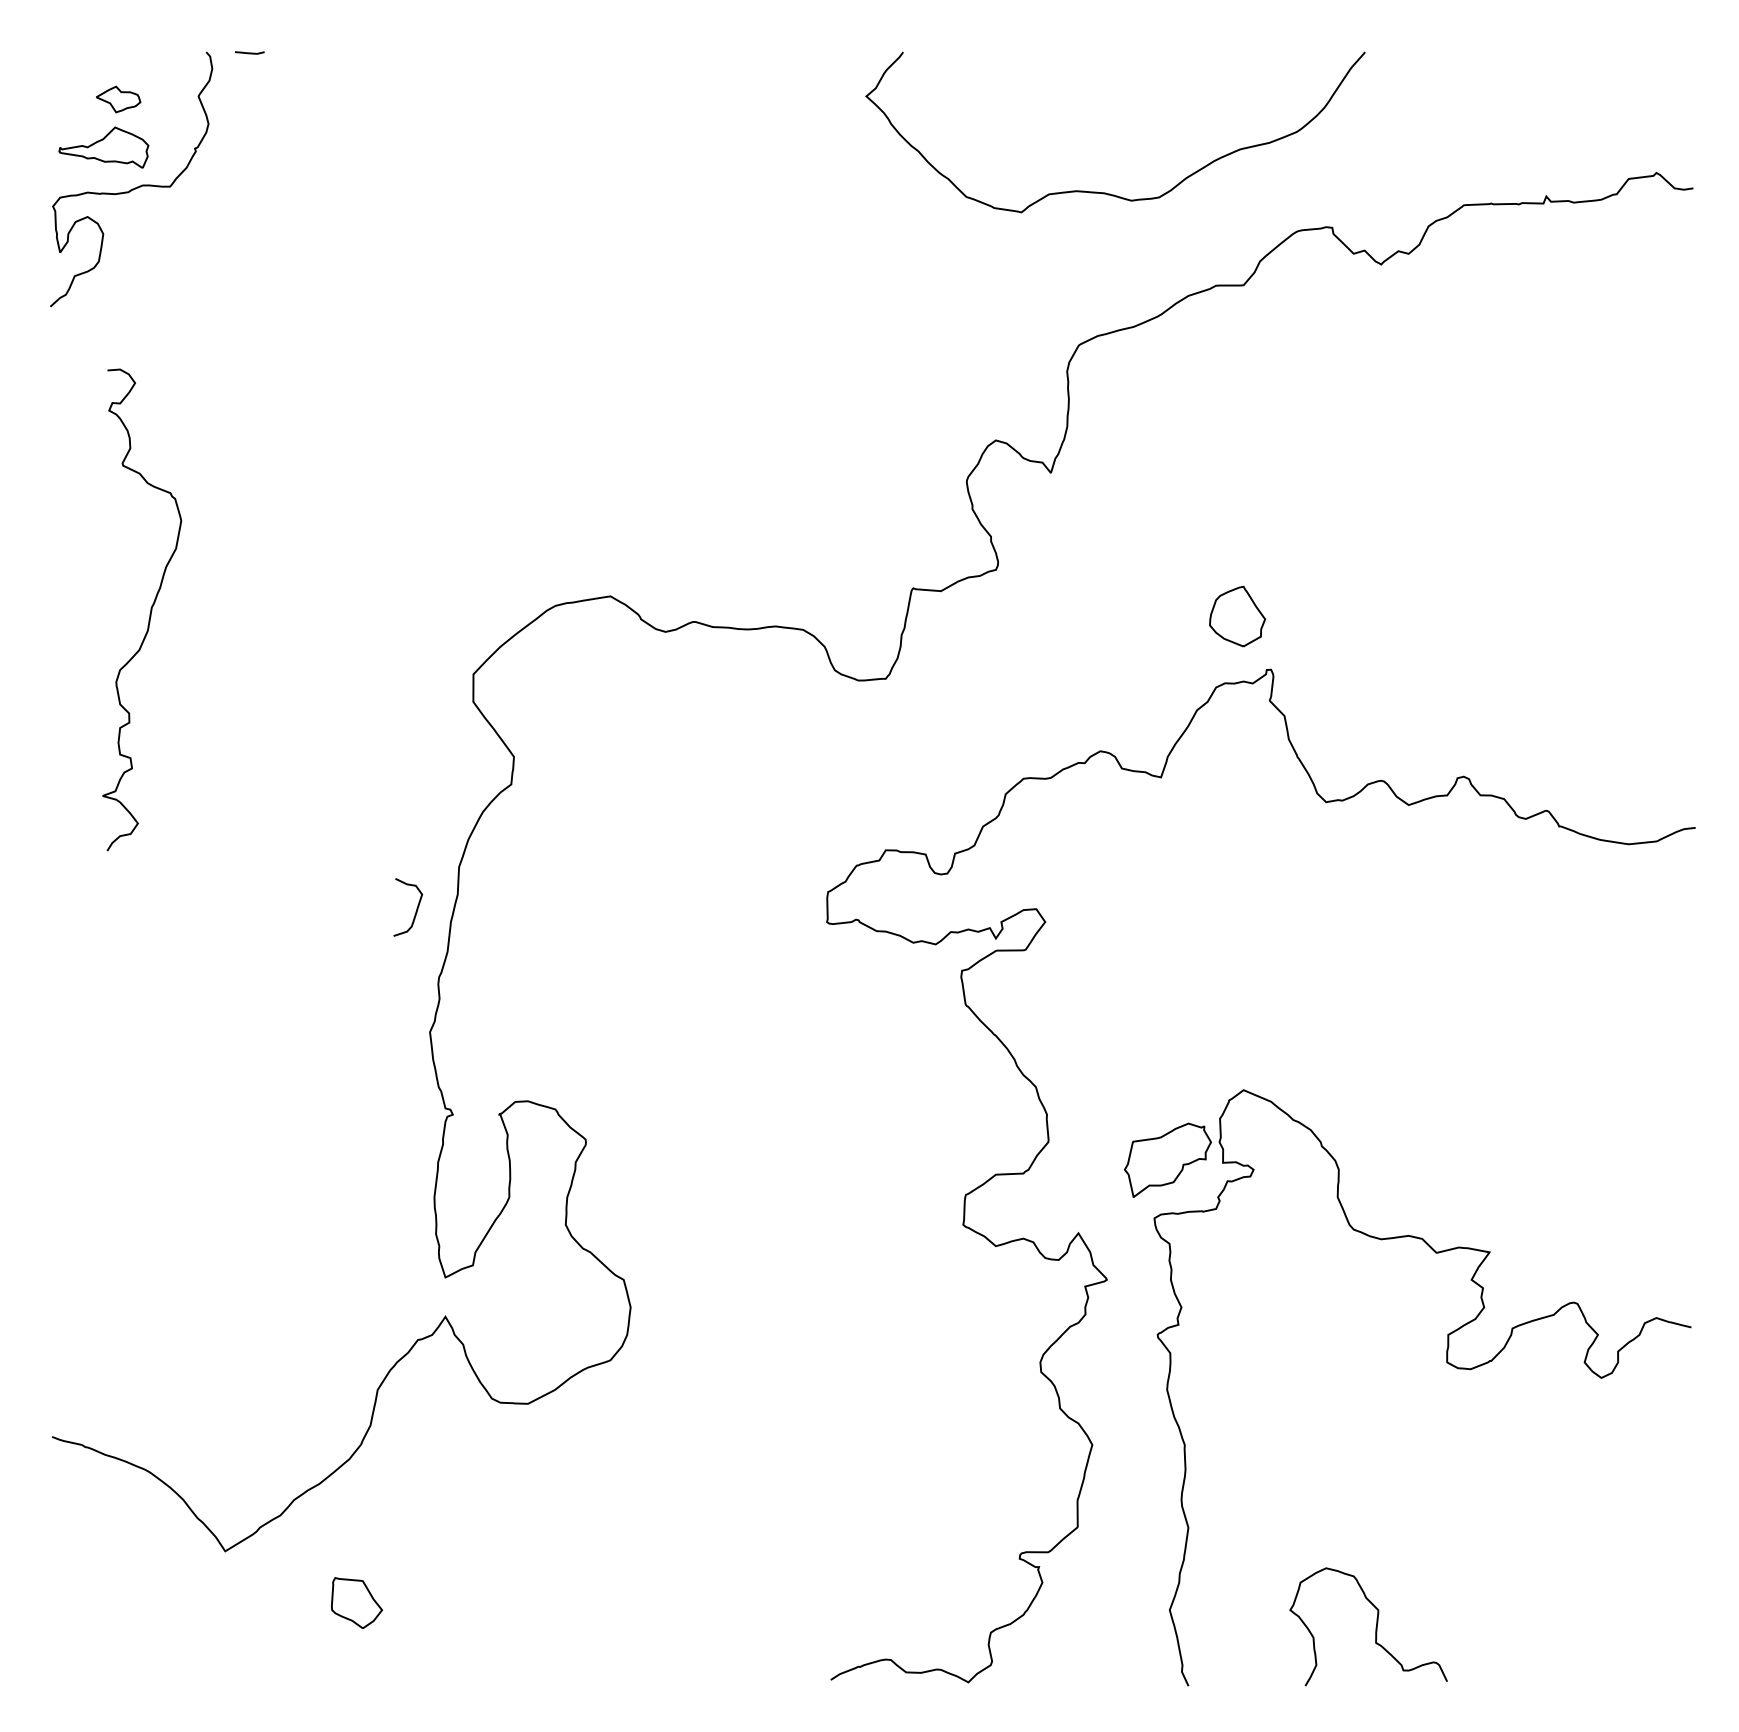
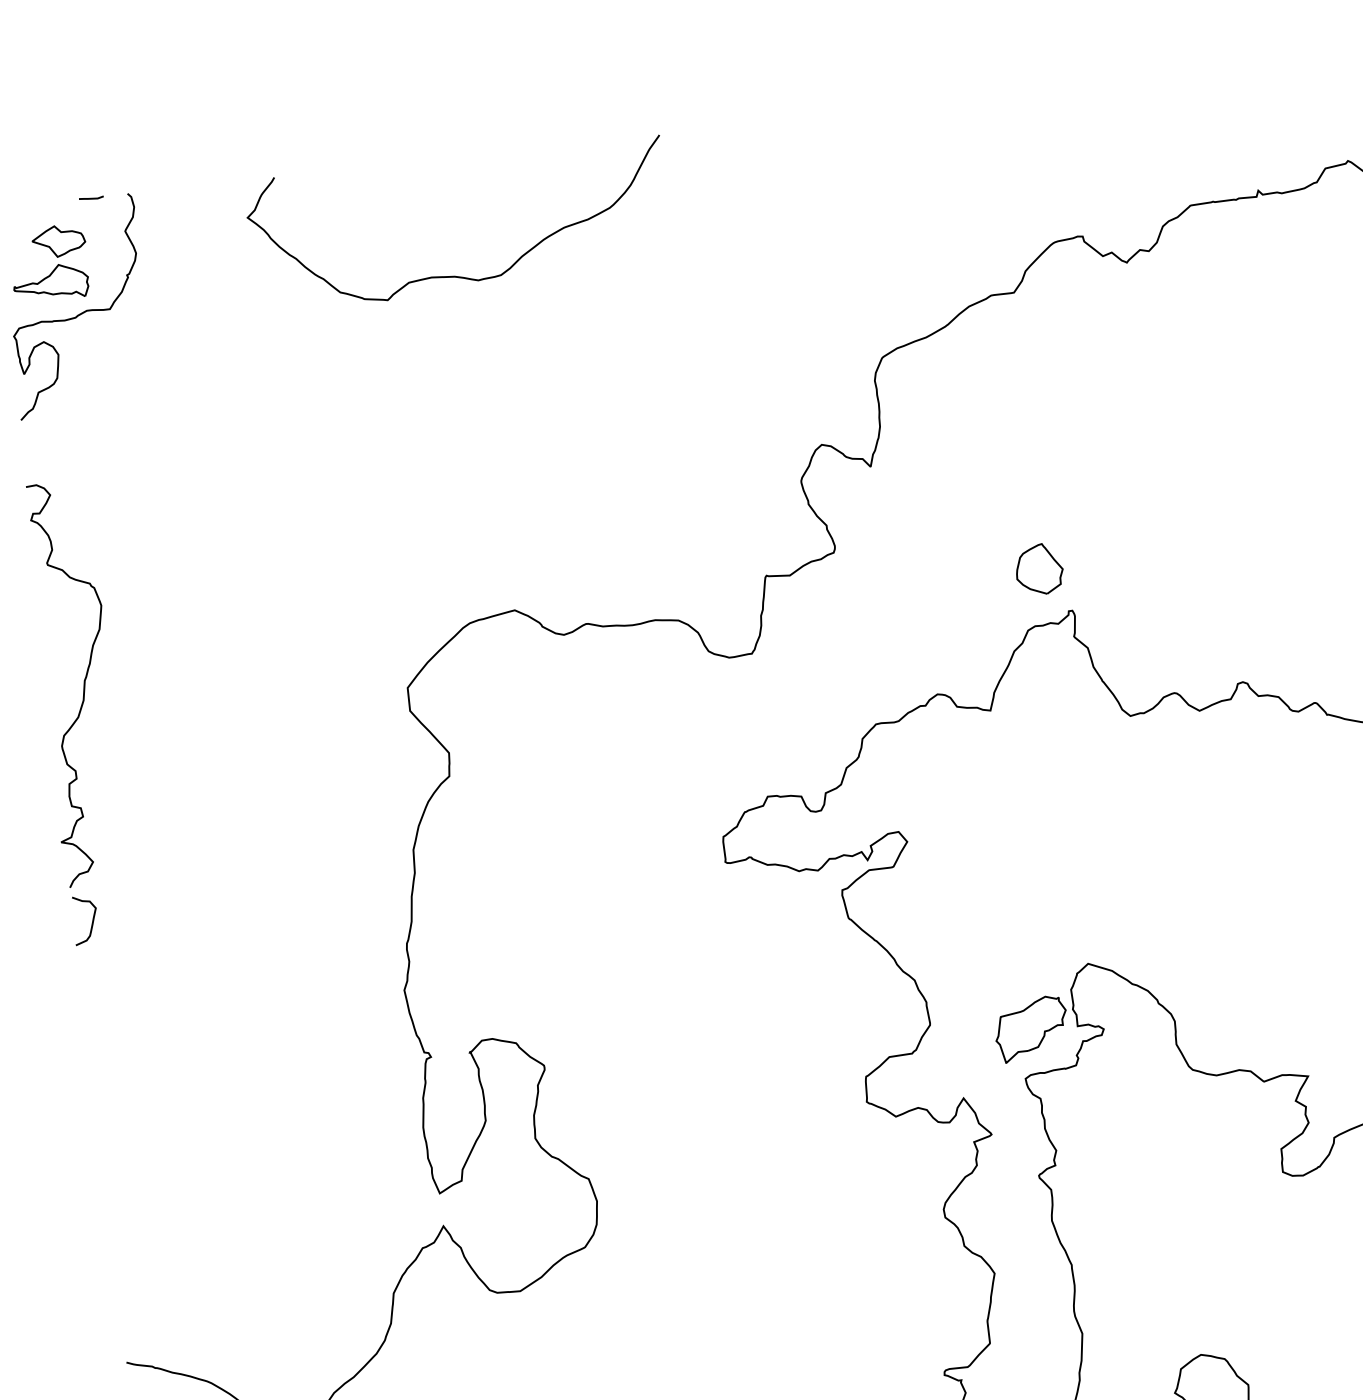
line: (249, 52) -> (91, 198), moved
part: (118, 99) -> (58, 241), size x1.43
curve: (1106, 192) -> (456, 275), moved
curve: (150, 609) -> (83, 682), moved
curve: (416, 908) -> (92, 920), moved

